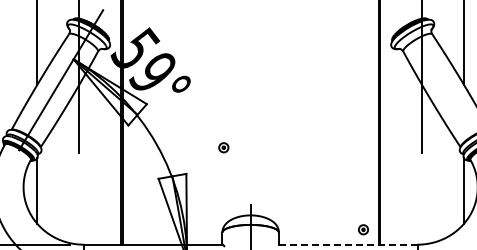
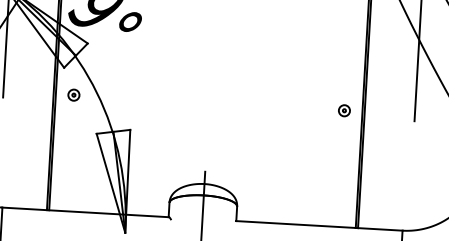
part: (223, 147) -> (73, 94), moved
part: (363, 229) -> (344, 110), moved
line: (347, 244) -> (318, 225), dashed -> solid

